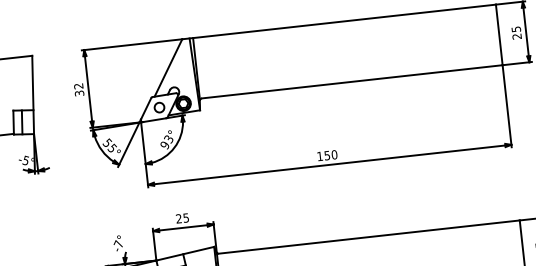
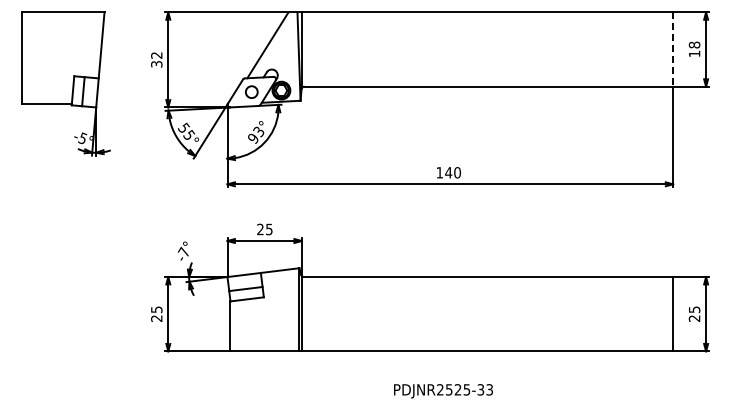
text: (516, 32) -> (694, 49), 25 -> 18
line: (499, 35) -> (673, 50), solid -> dashed
text: (327, 155) -> (448, 172), 150 -> 140

